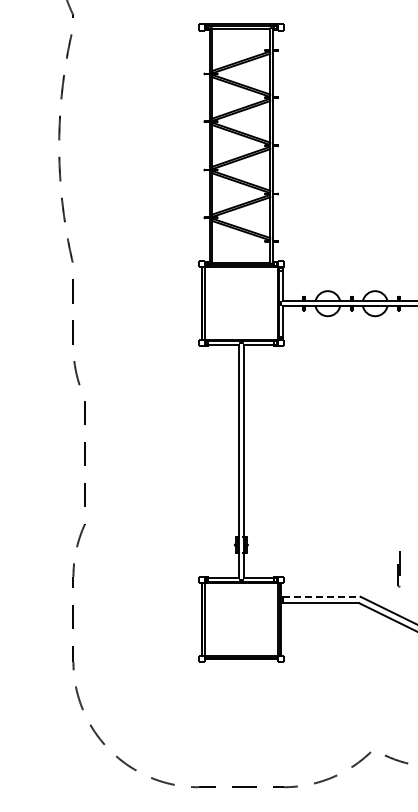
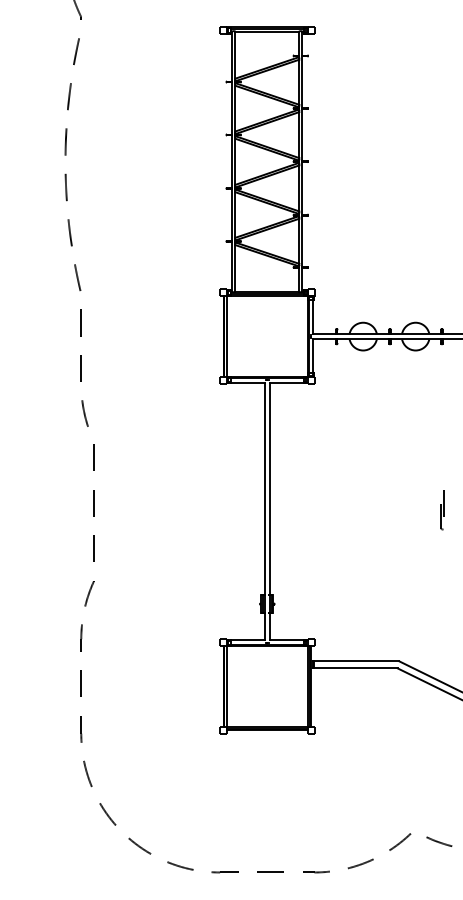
part: (398, 569) -> (441, 510), moved
line: (321, 596) -> (356, 661), dashed -> solid

